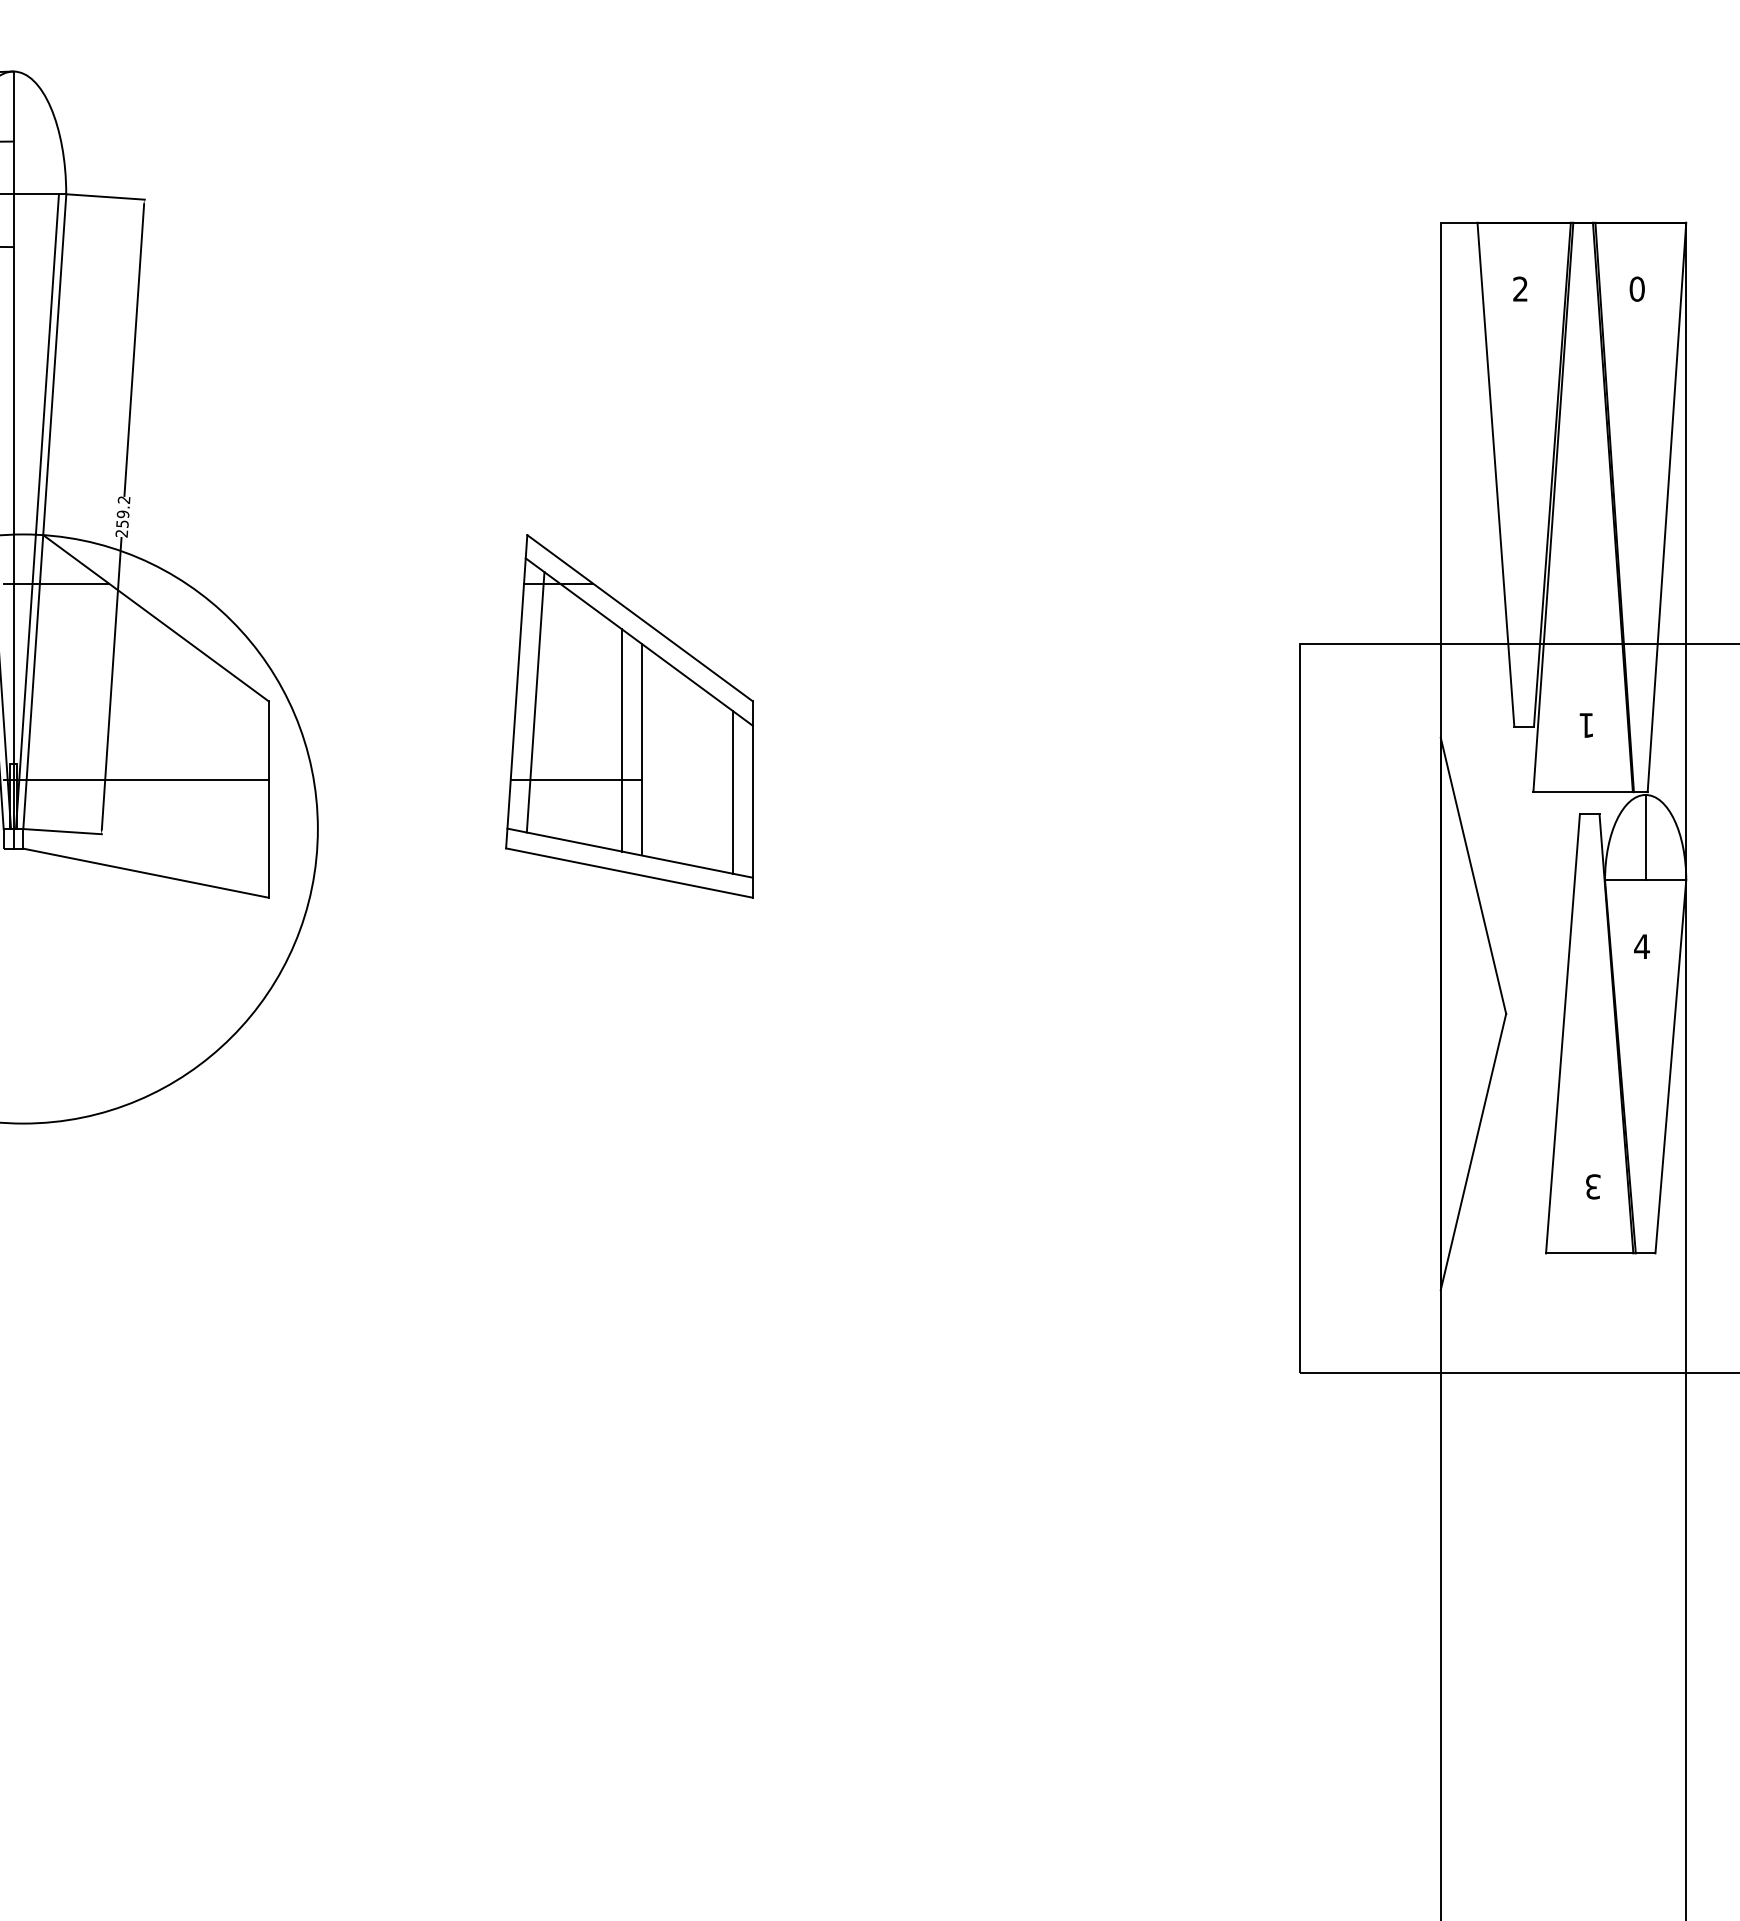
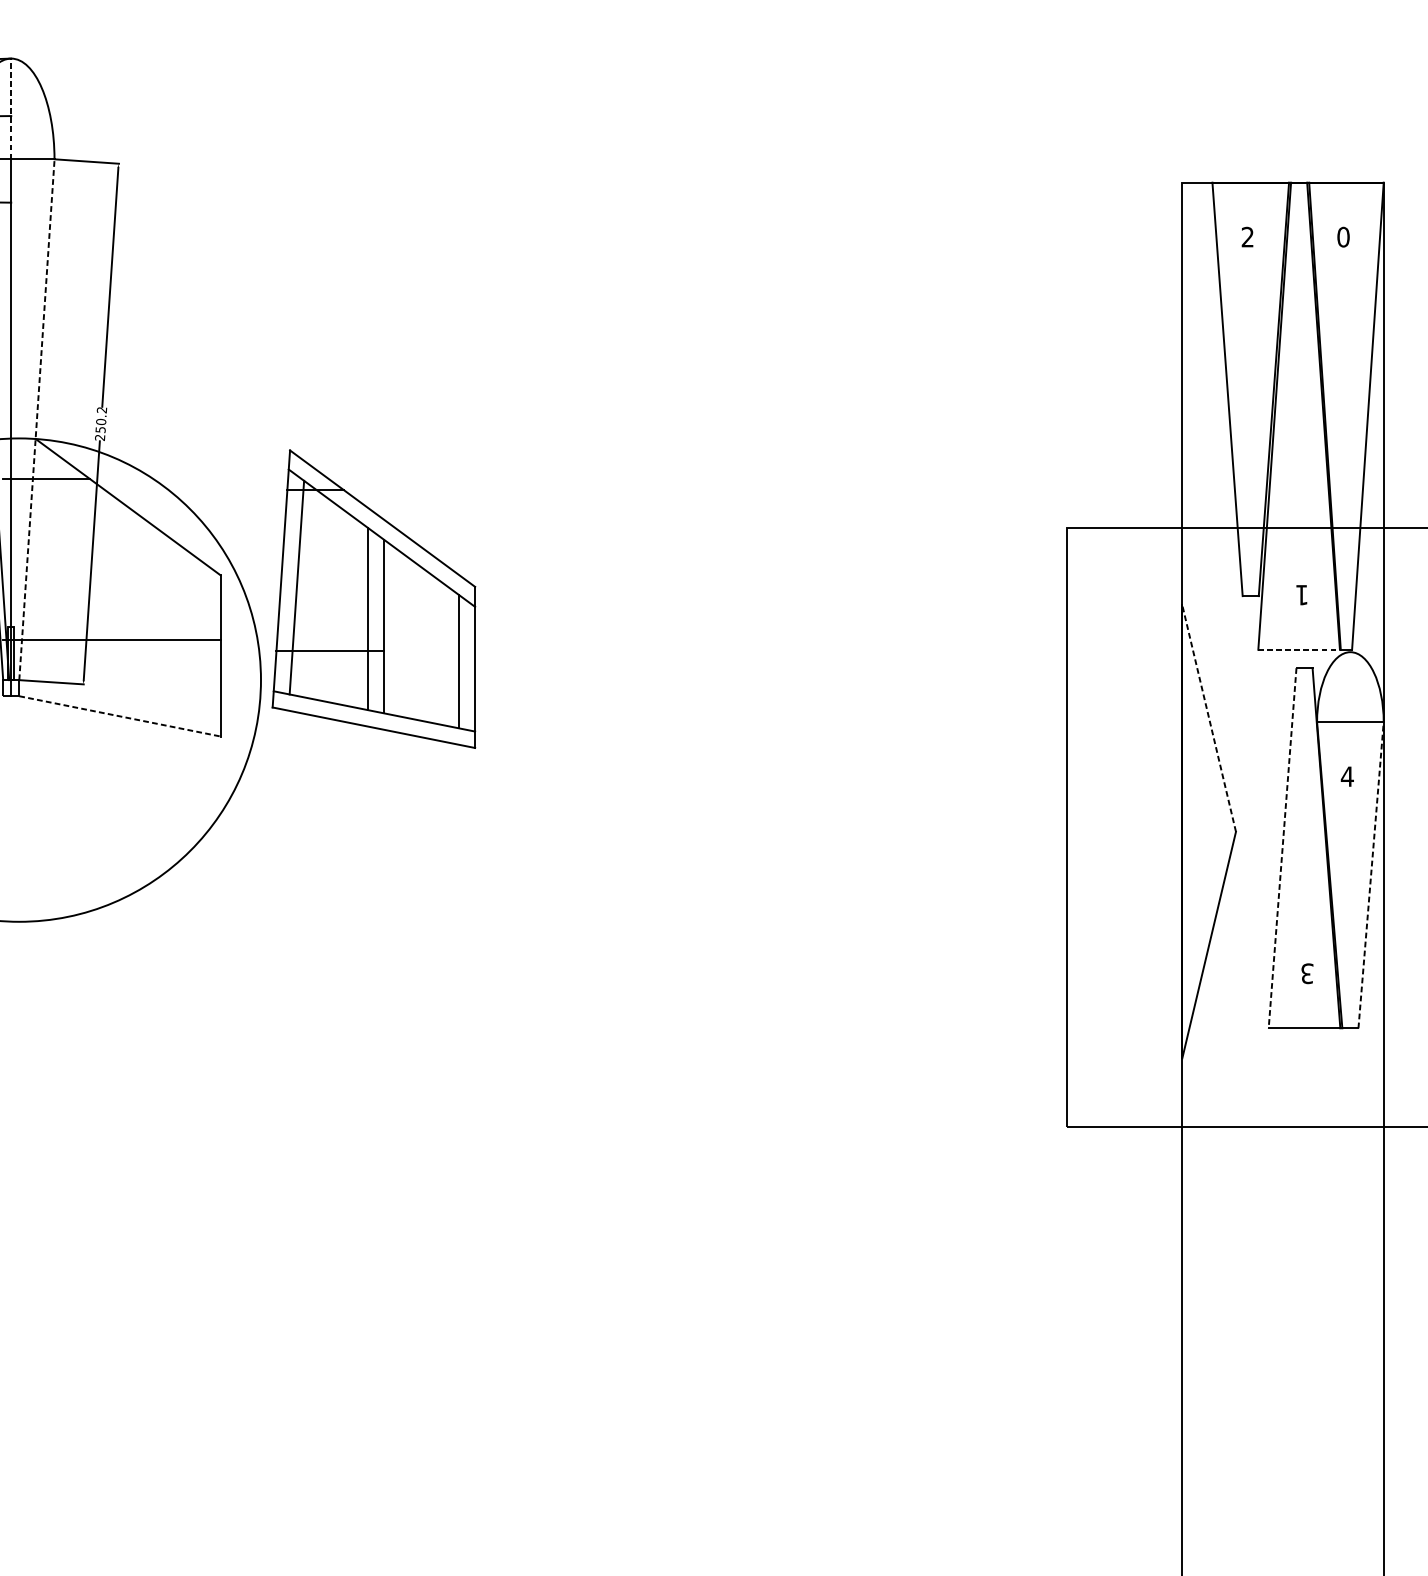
line: (13, 132) -> (11, 108), solid -> dashed
line: (36, 511) -> (30, 419), removed
line: (44, 511) -> (36, 419), solid -> dashed
text: (123, 514) -> (101, 422), 259.2 -> 250.2
part: (629, 716) -> (373, 599), moved
line: (1583, 792) -> (1299, 650), solid -> dashed
line: (1645, 837) -> (1350, 687), removed
line: (146, 873) -> (120, 716), solid -> dashed
line: (1473, 875) -> (1209, 718), solid -> dashed
line: (1562, 1034) -> (1282, 848), solid -> dashed
line: (1670, 1066) -> (1370, 874), solid -> dashed

